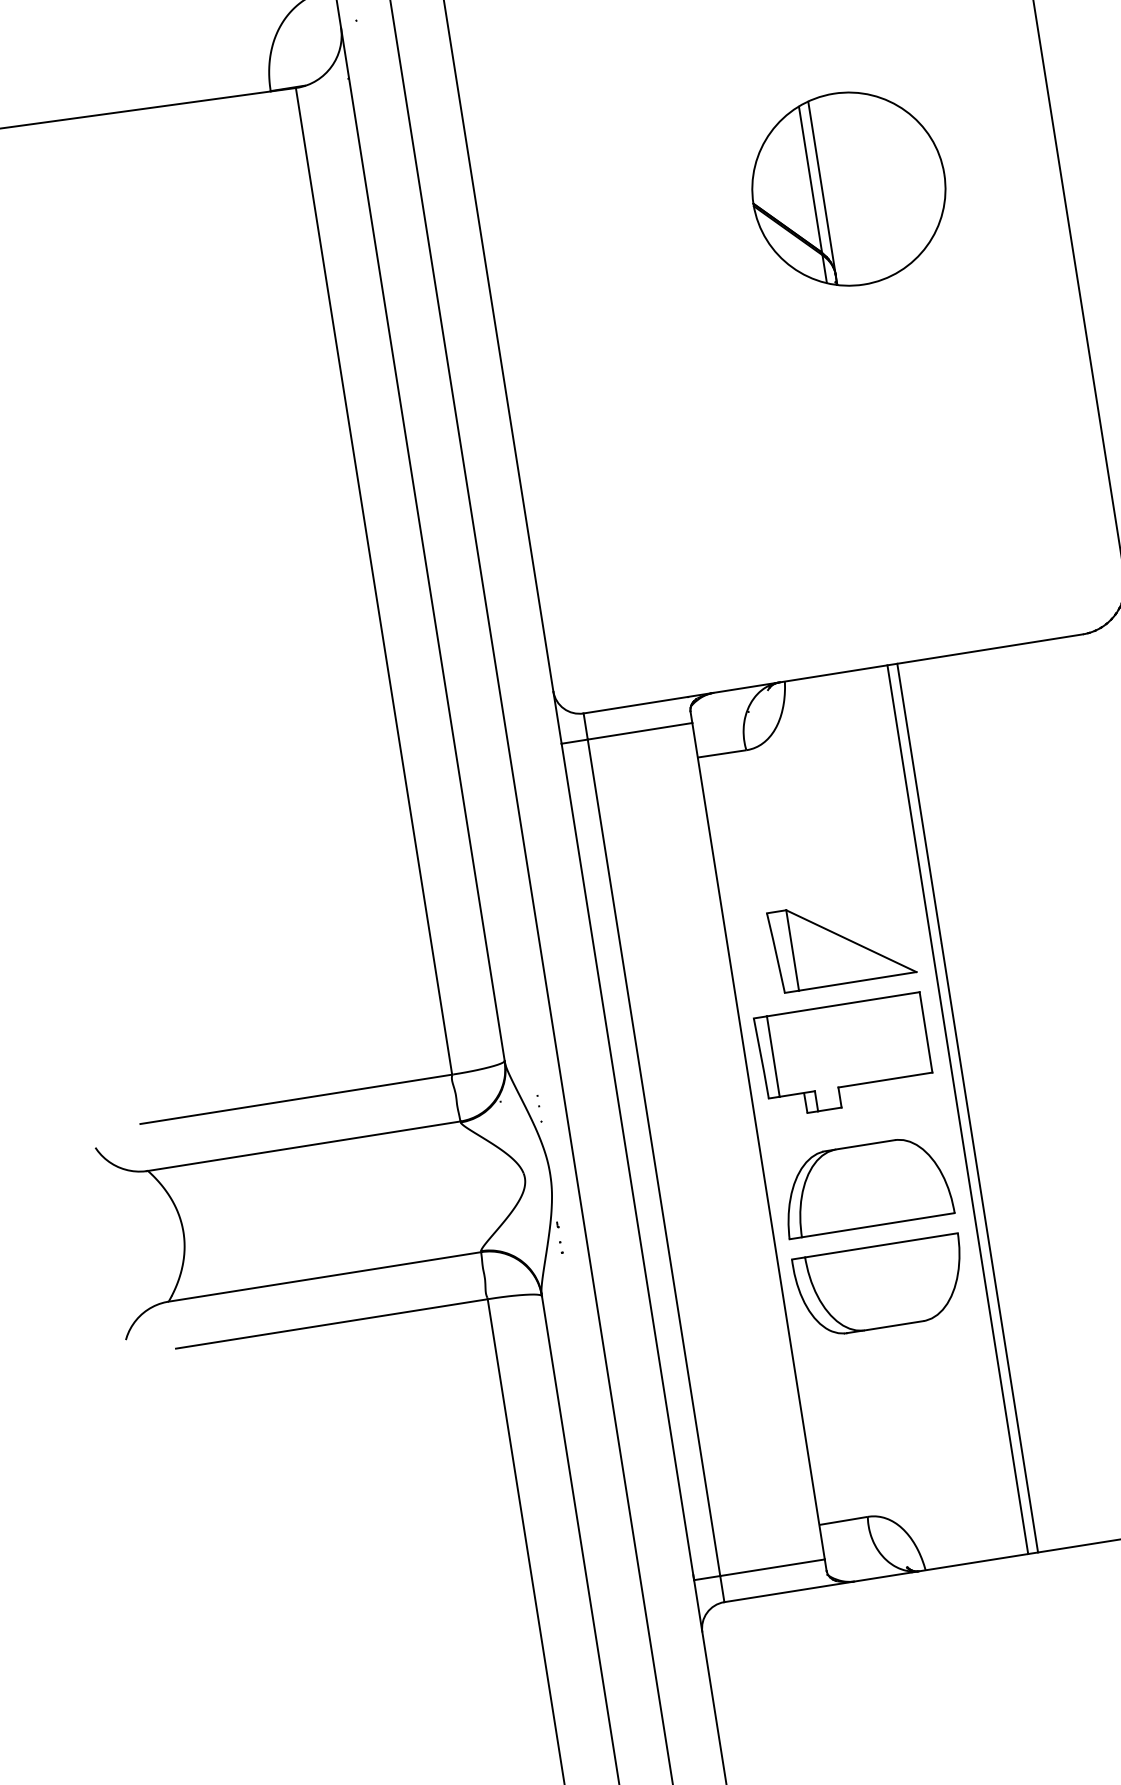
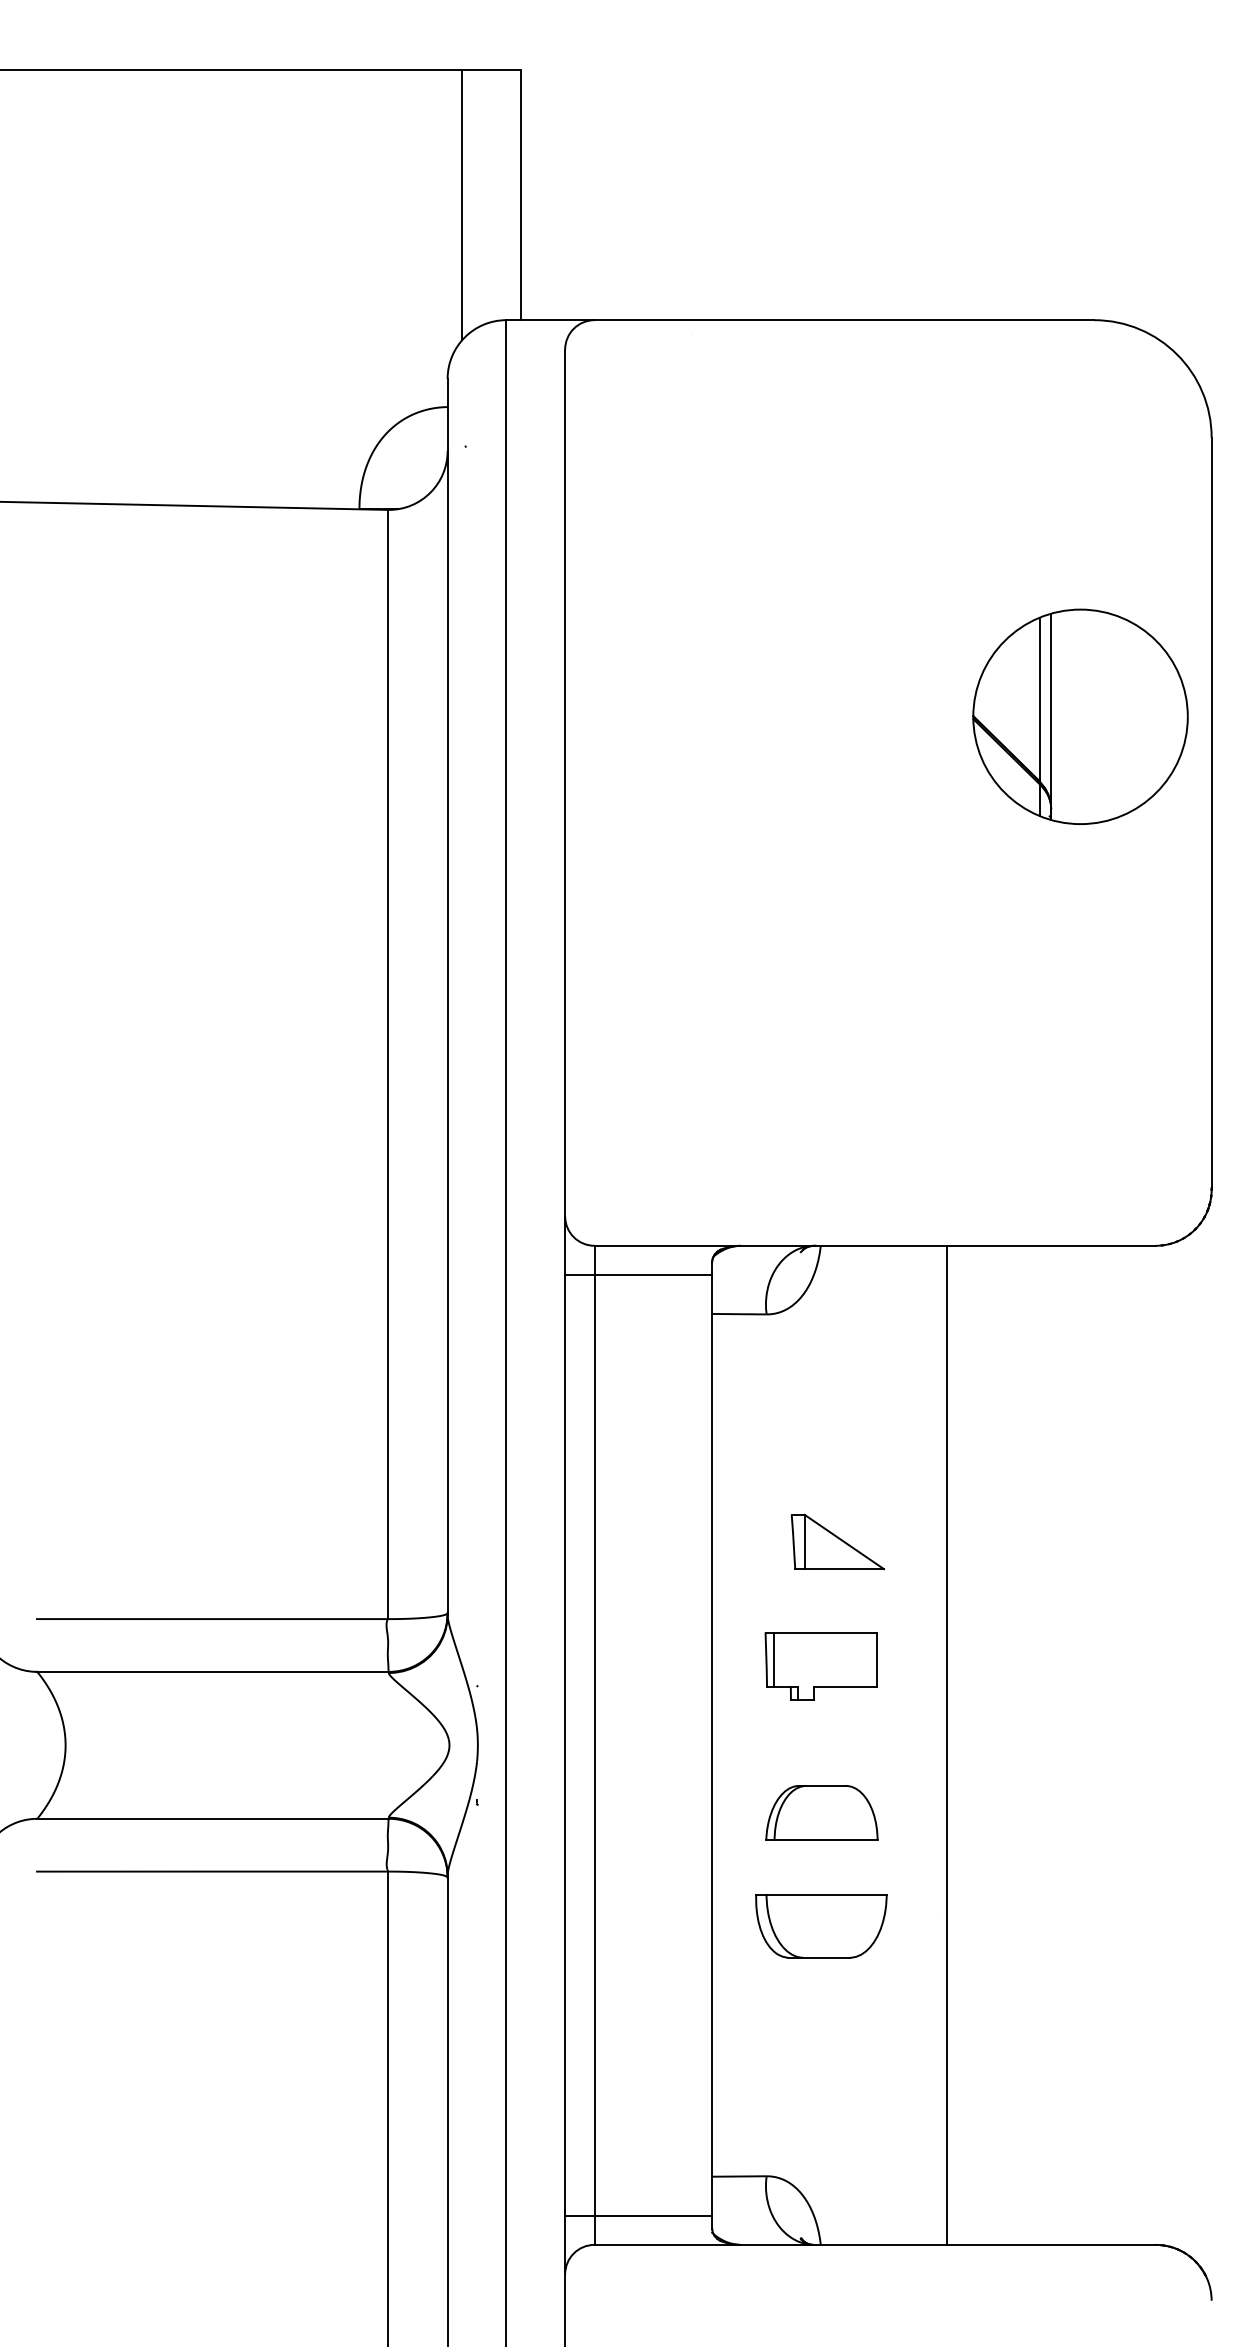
part: (848, 188) -> (1080, 716), moved
part: (841, 942) -> (837, 1541), size x0.6
part: (844, 1055) -> (821, 1666), size x0.6
line: (958, 1108) -> (936, 1744), removed
part: (865, 1185) -> (821, 1812), size x0.6
part: (881, 1286) -> (821, 1926), size x0.7

